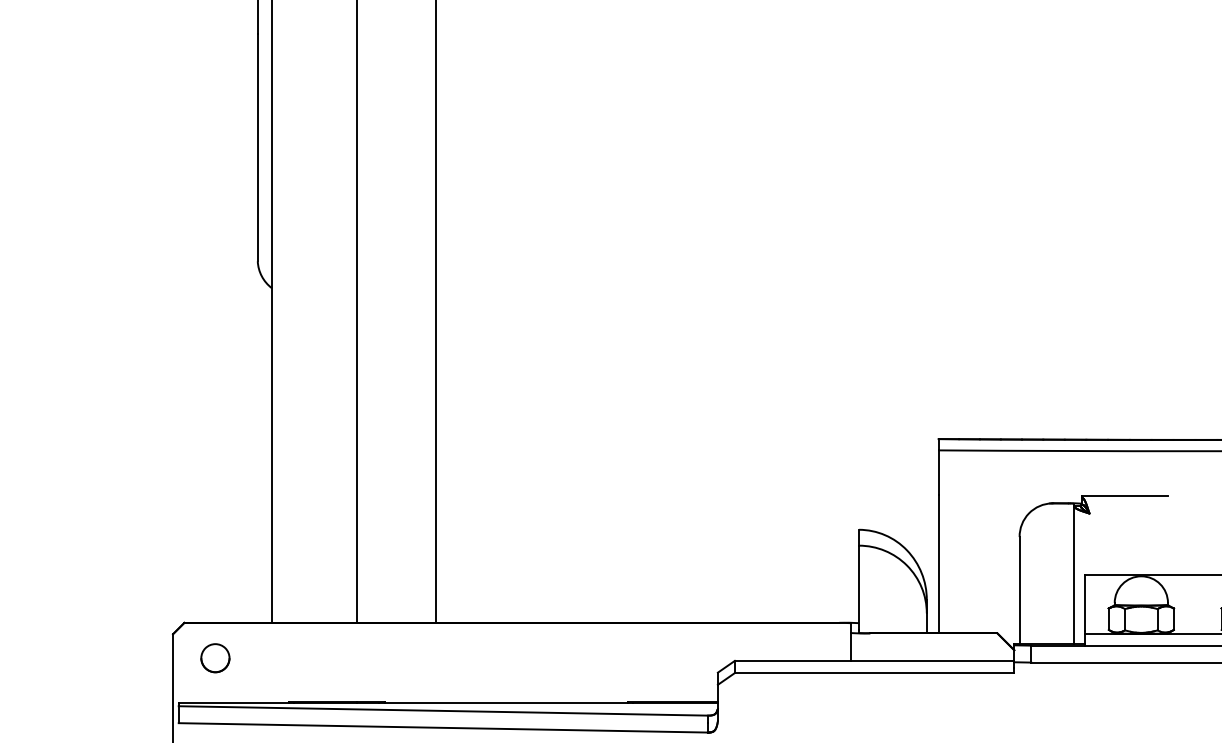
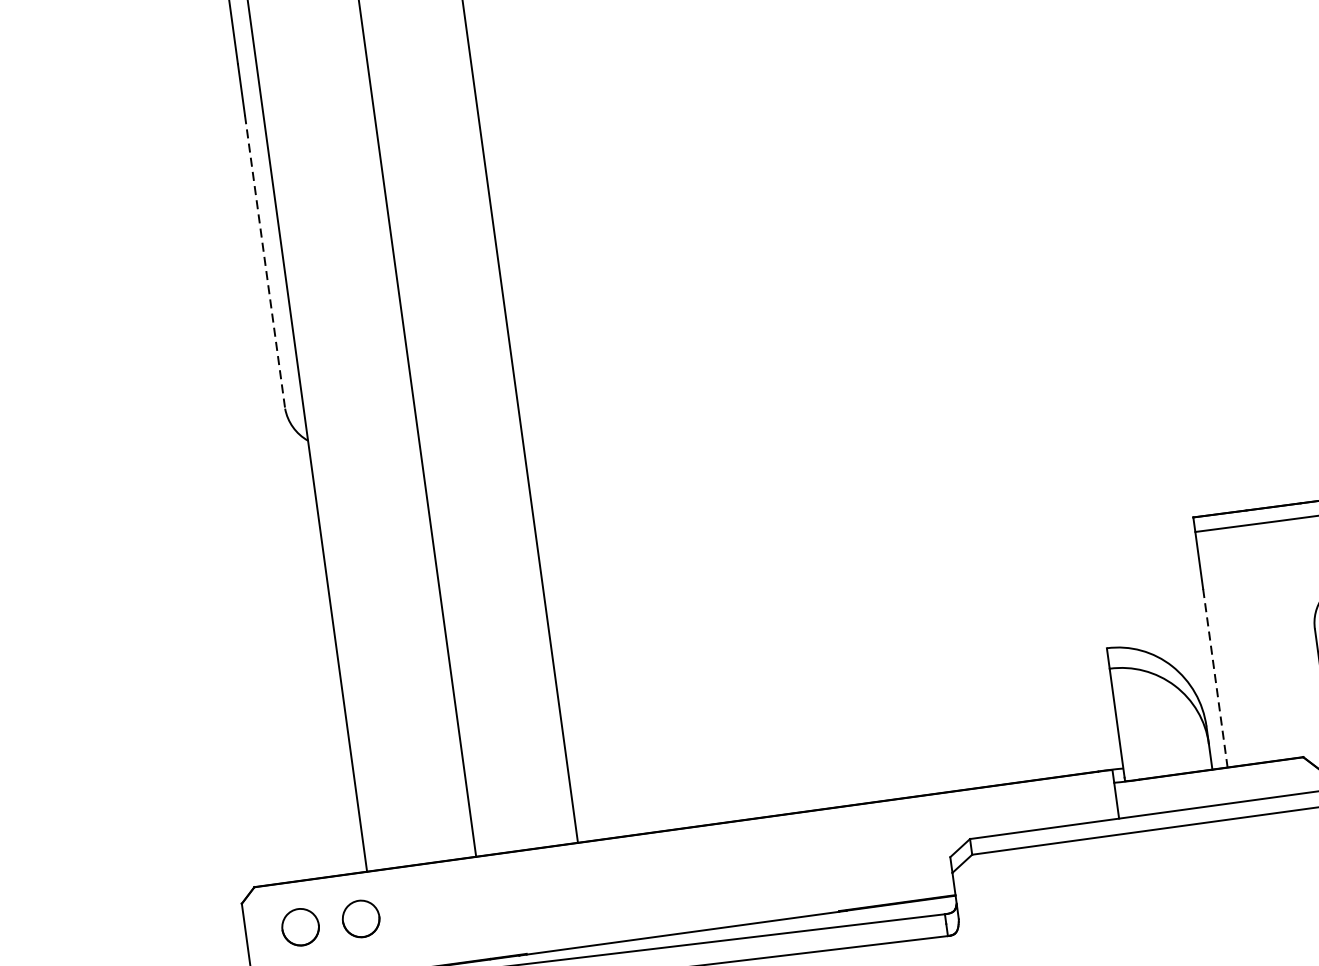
line: (257, 147) -> (264, 262), solid -> dashed
line: (938, 564) -> (1215, 678), solid -> dashed
part: (262, 658) -> (361, 919), added

